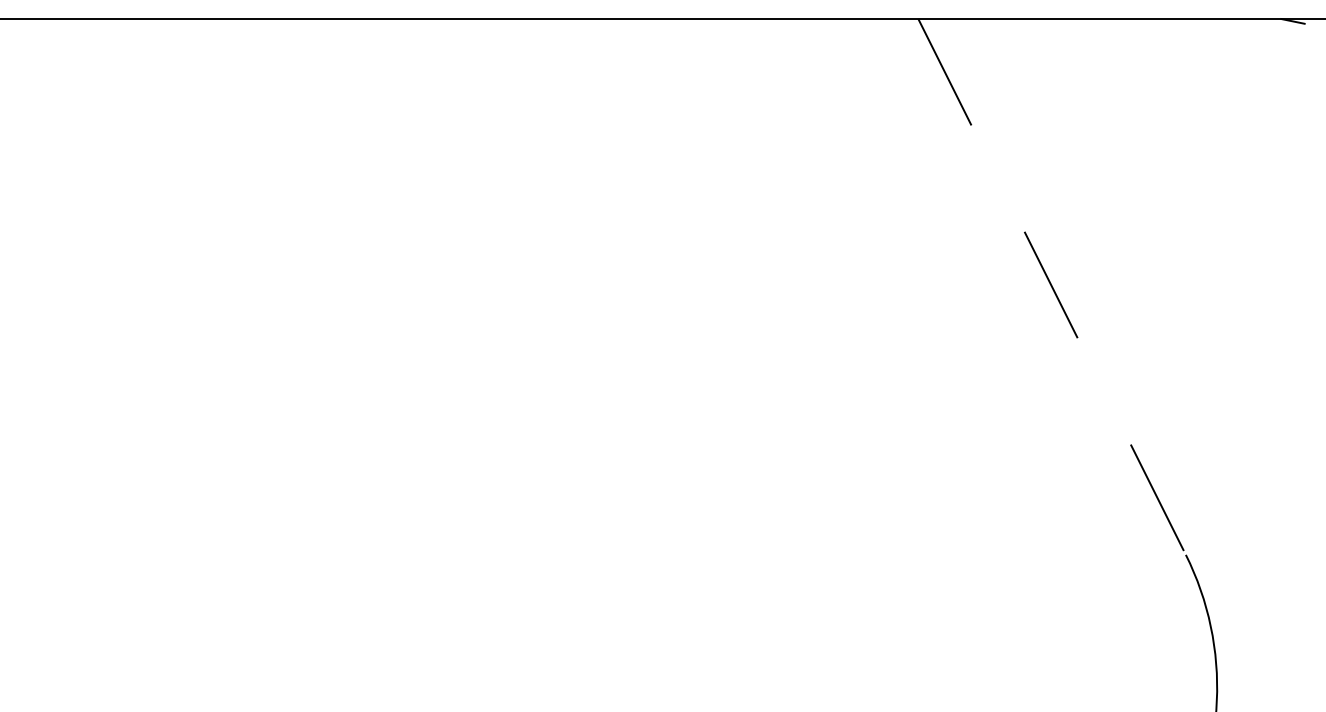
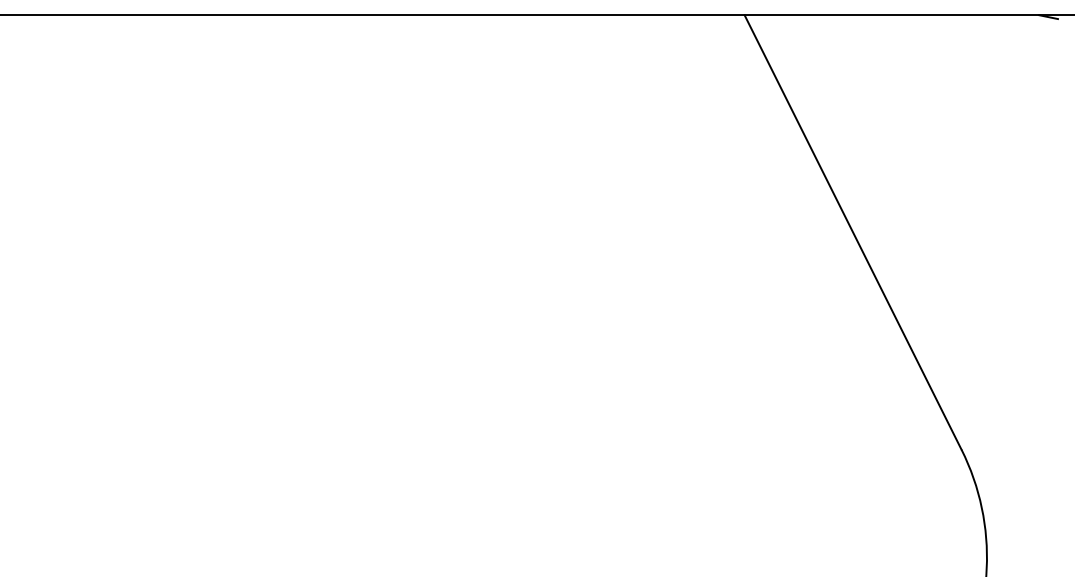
line: (1052, 287) -> (853, 232), dashed -> solid

